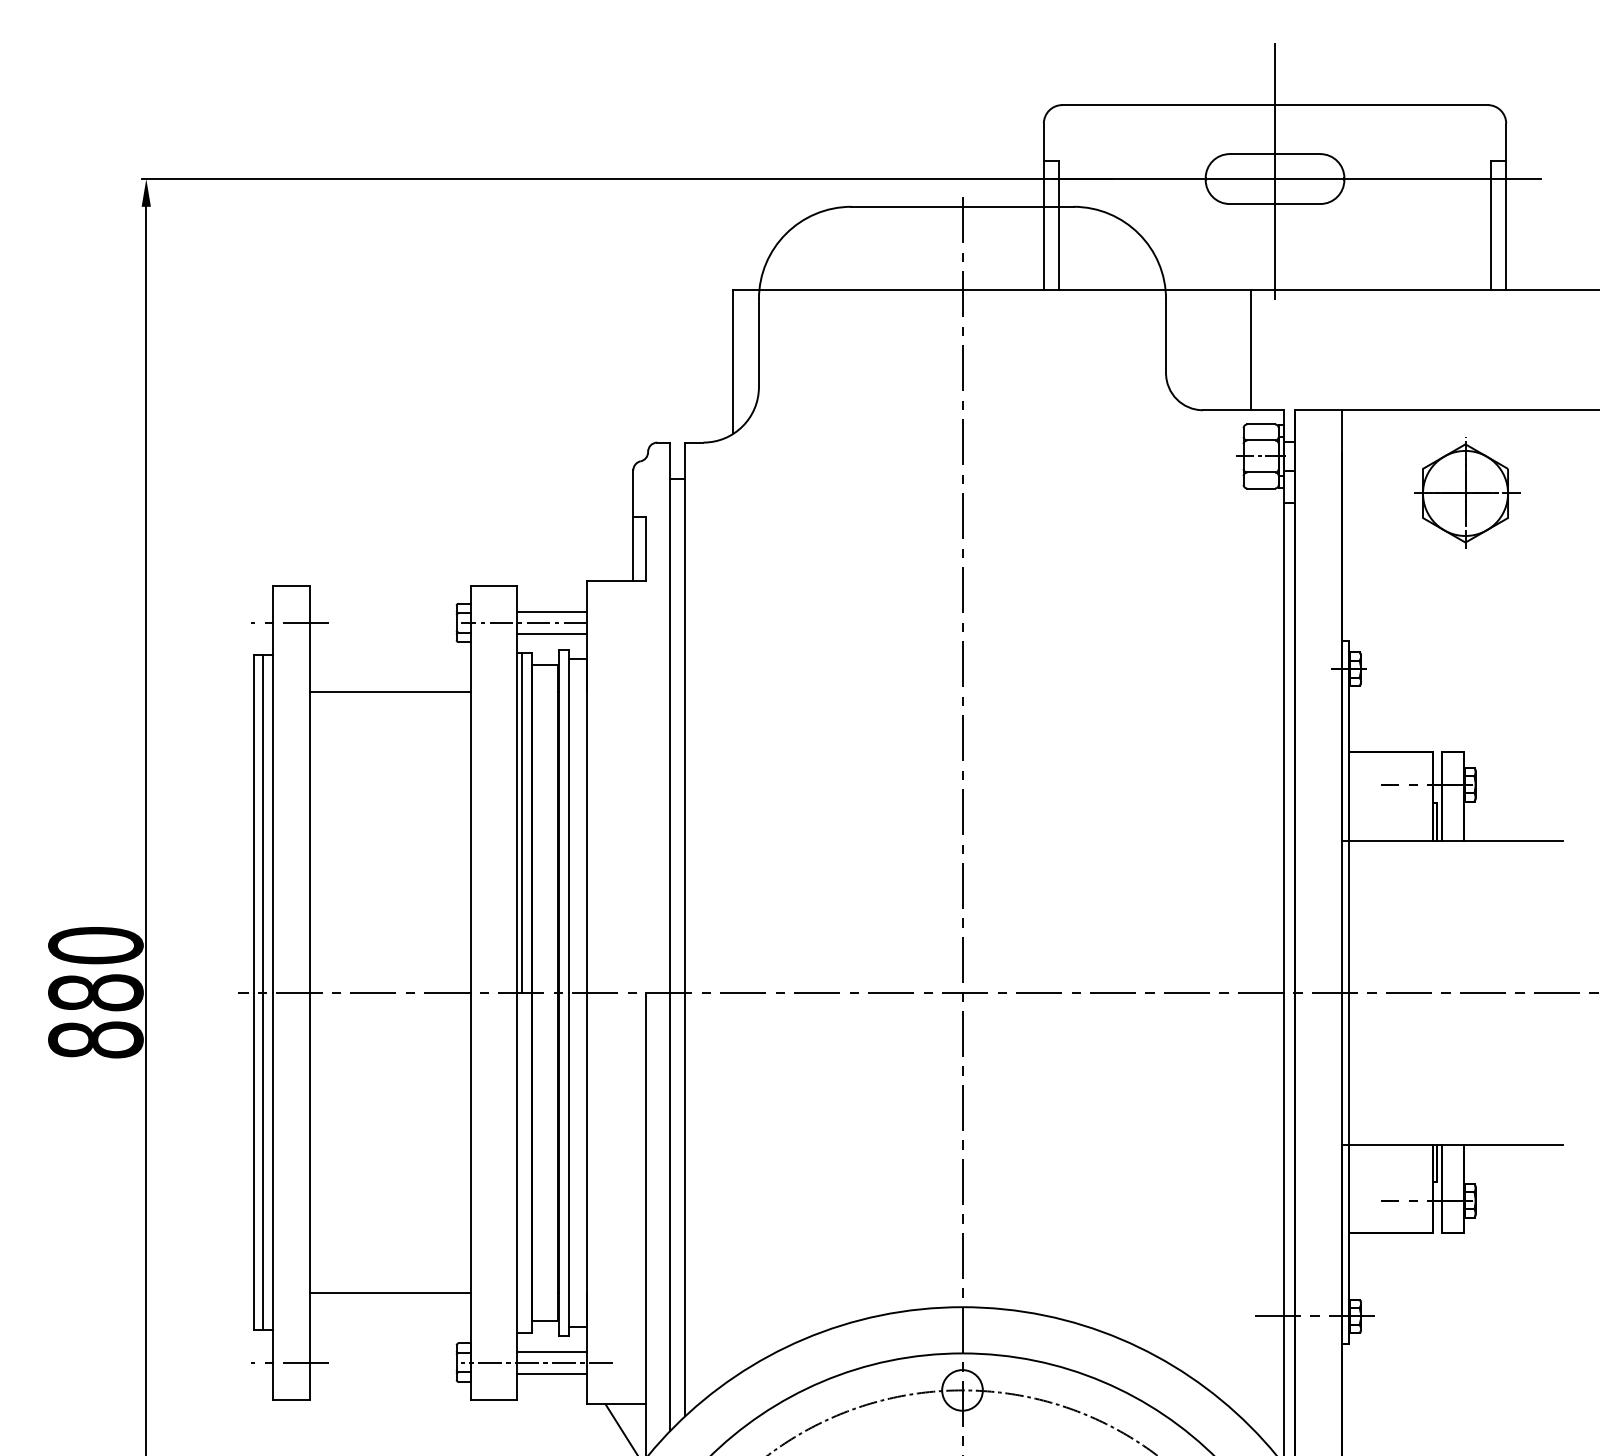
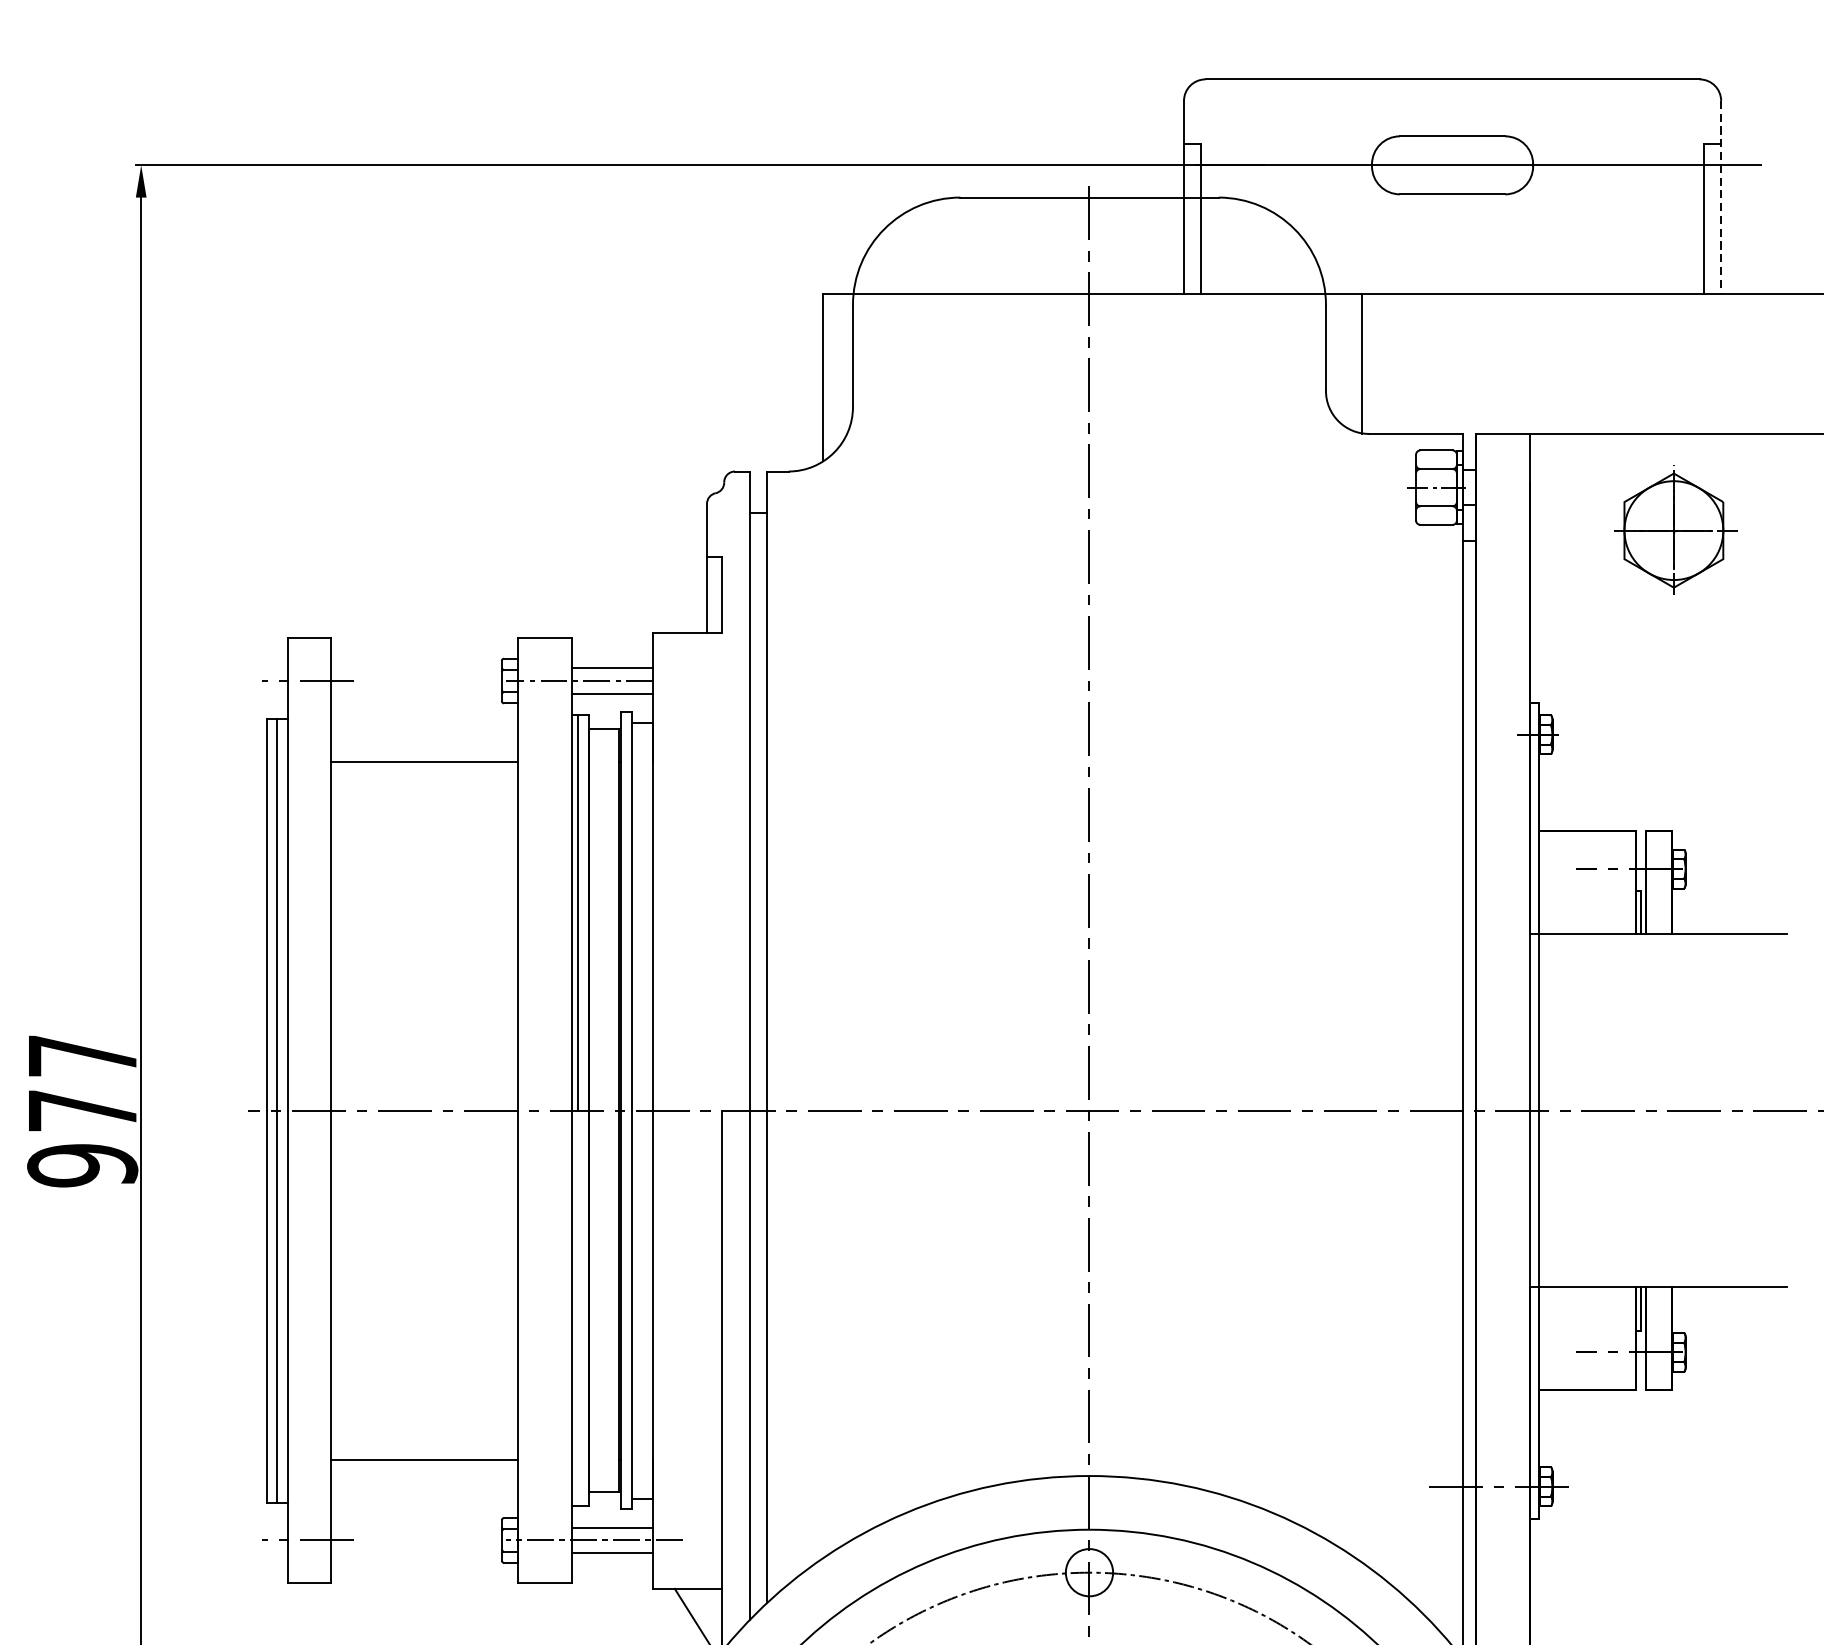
line: (1275, 170) -> (1453, 155), removed
line: (1506, 207) -> (1721, 198), solid -> dashed
line: (1251, 350) -> (1362, 364), moved
text: (95, 992) -> (82, 1110), 880 -> 977

